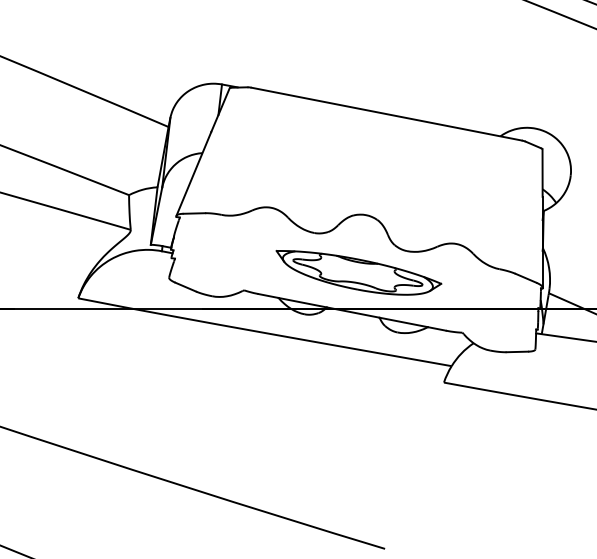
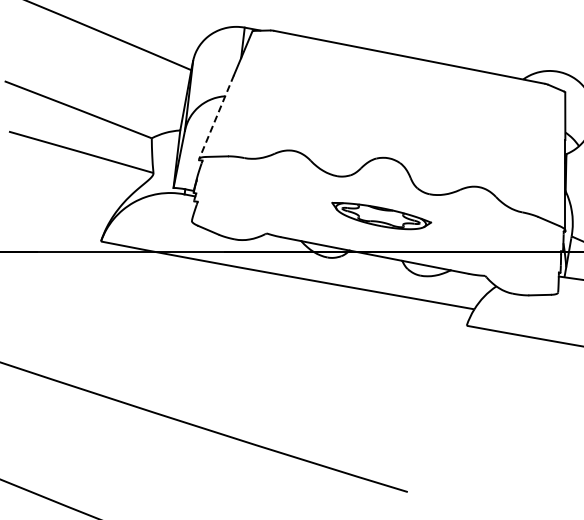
line: (193, 174) -> (216, 117), solid -> dashed
part: (358, 272) -> (381, 215), size x0.6

